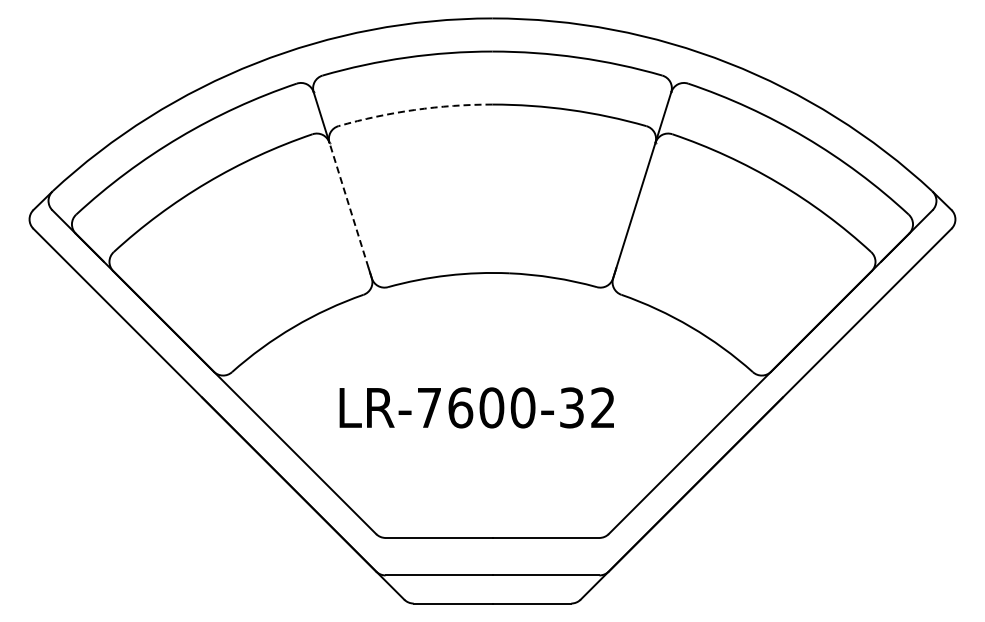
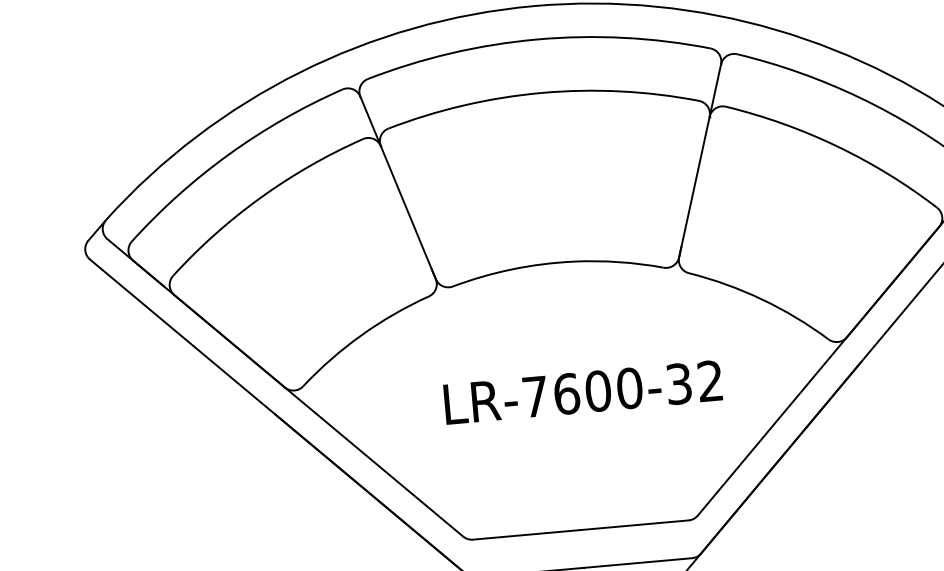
arc: (414, 109) -> (463, 104), dashed -> solid
line: (350, 210) -> (408, 212), dashed -> solid
text: (476, 407) -> (582, 392), moved

